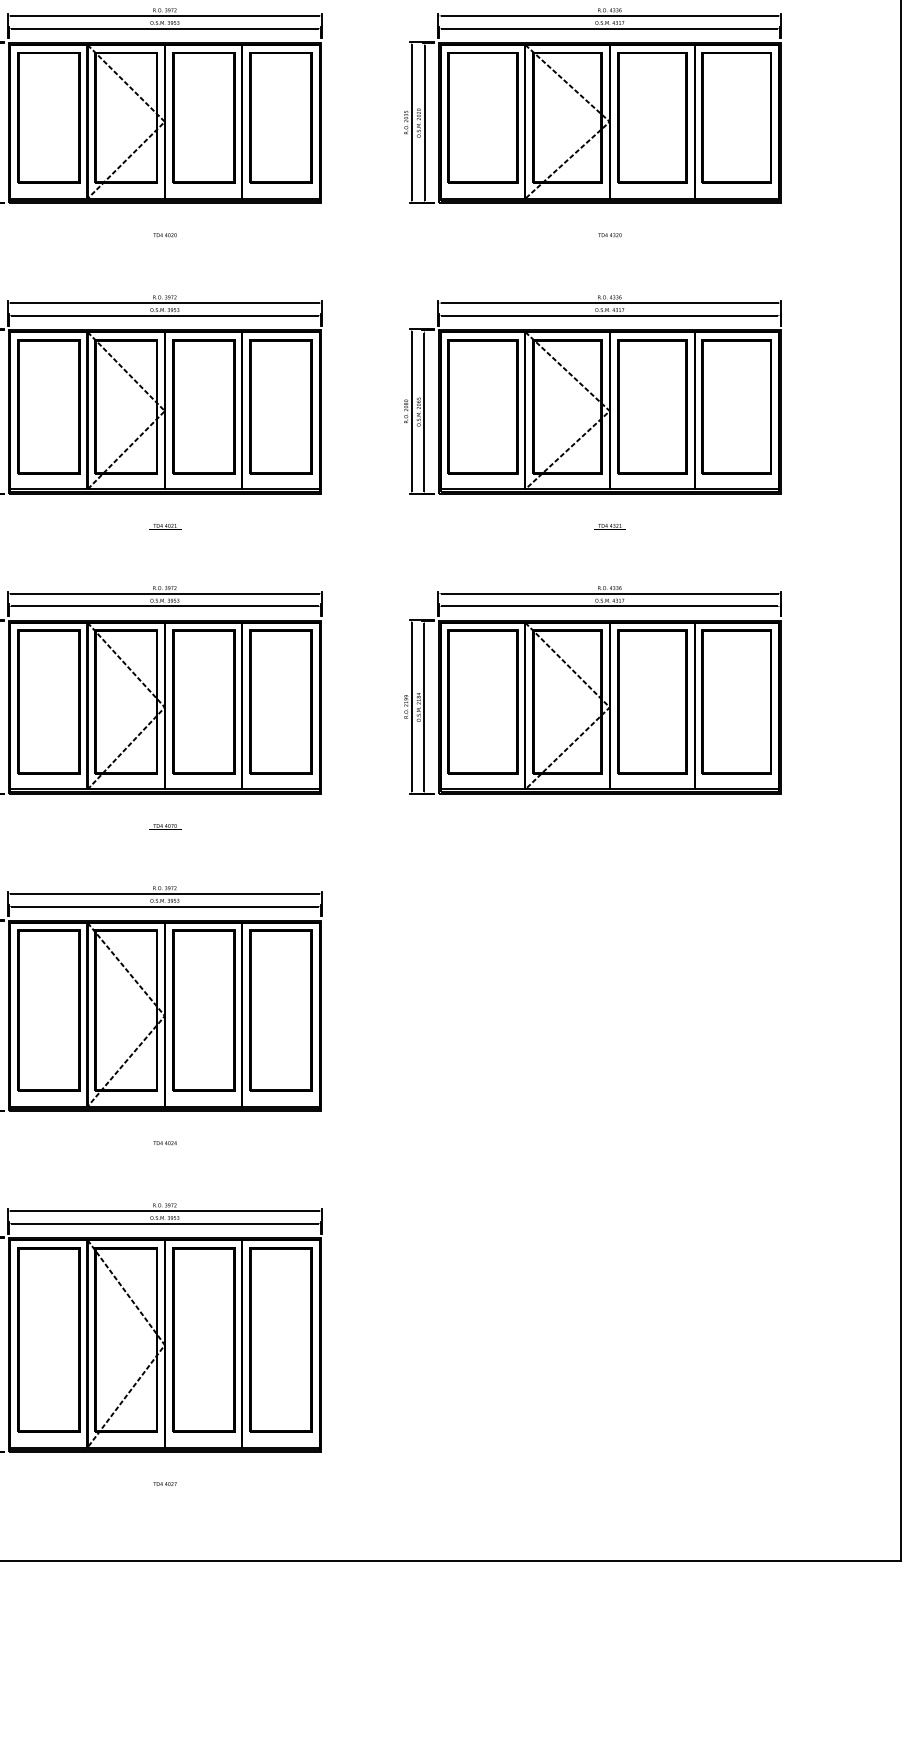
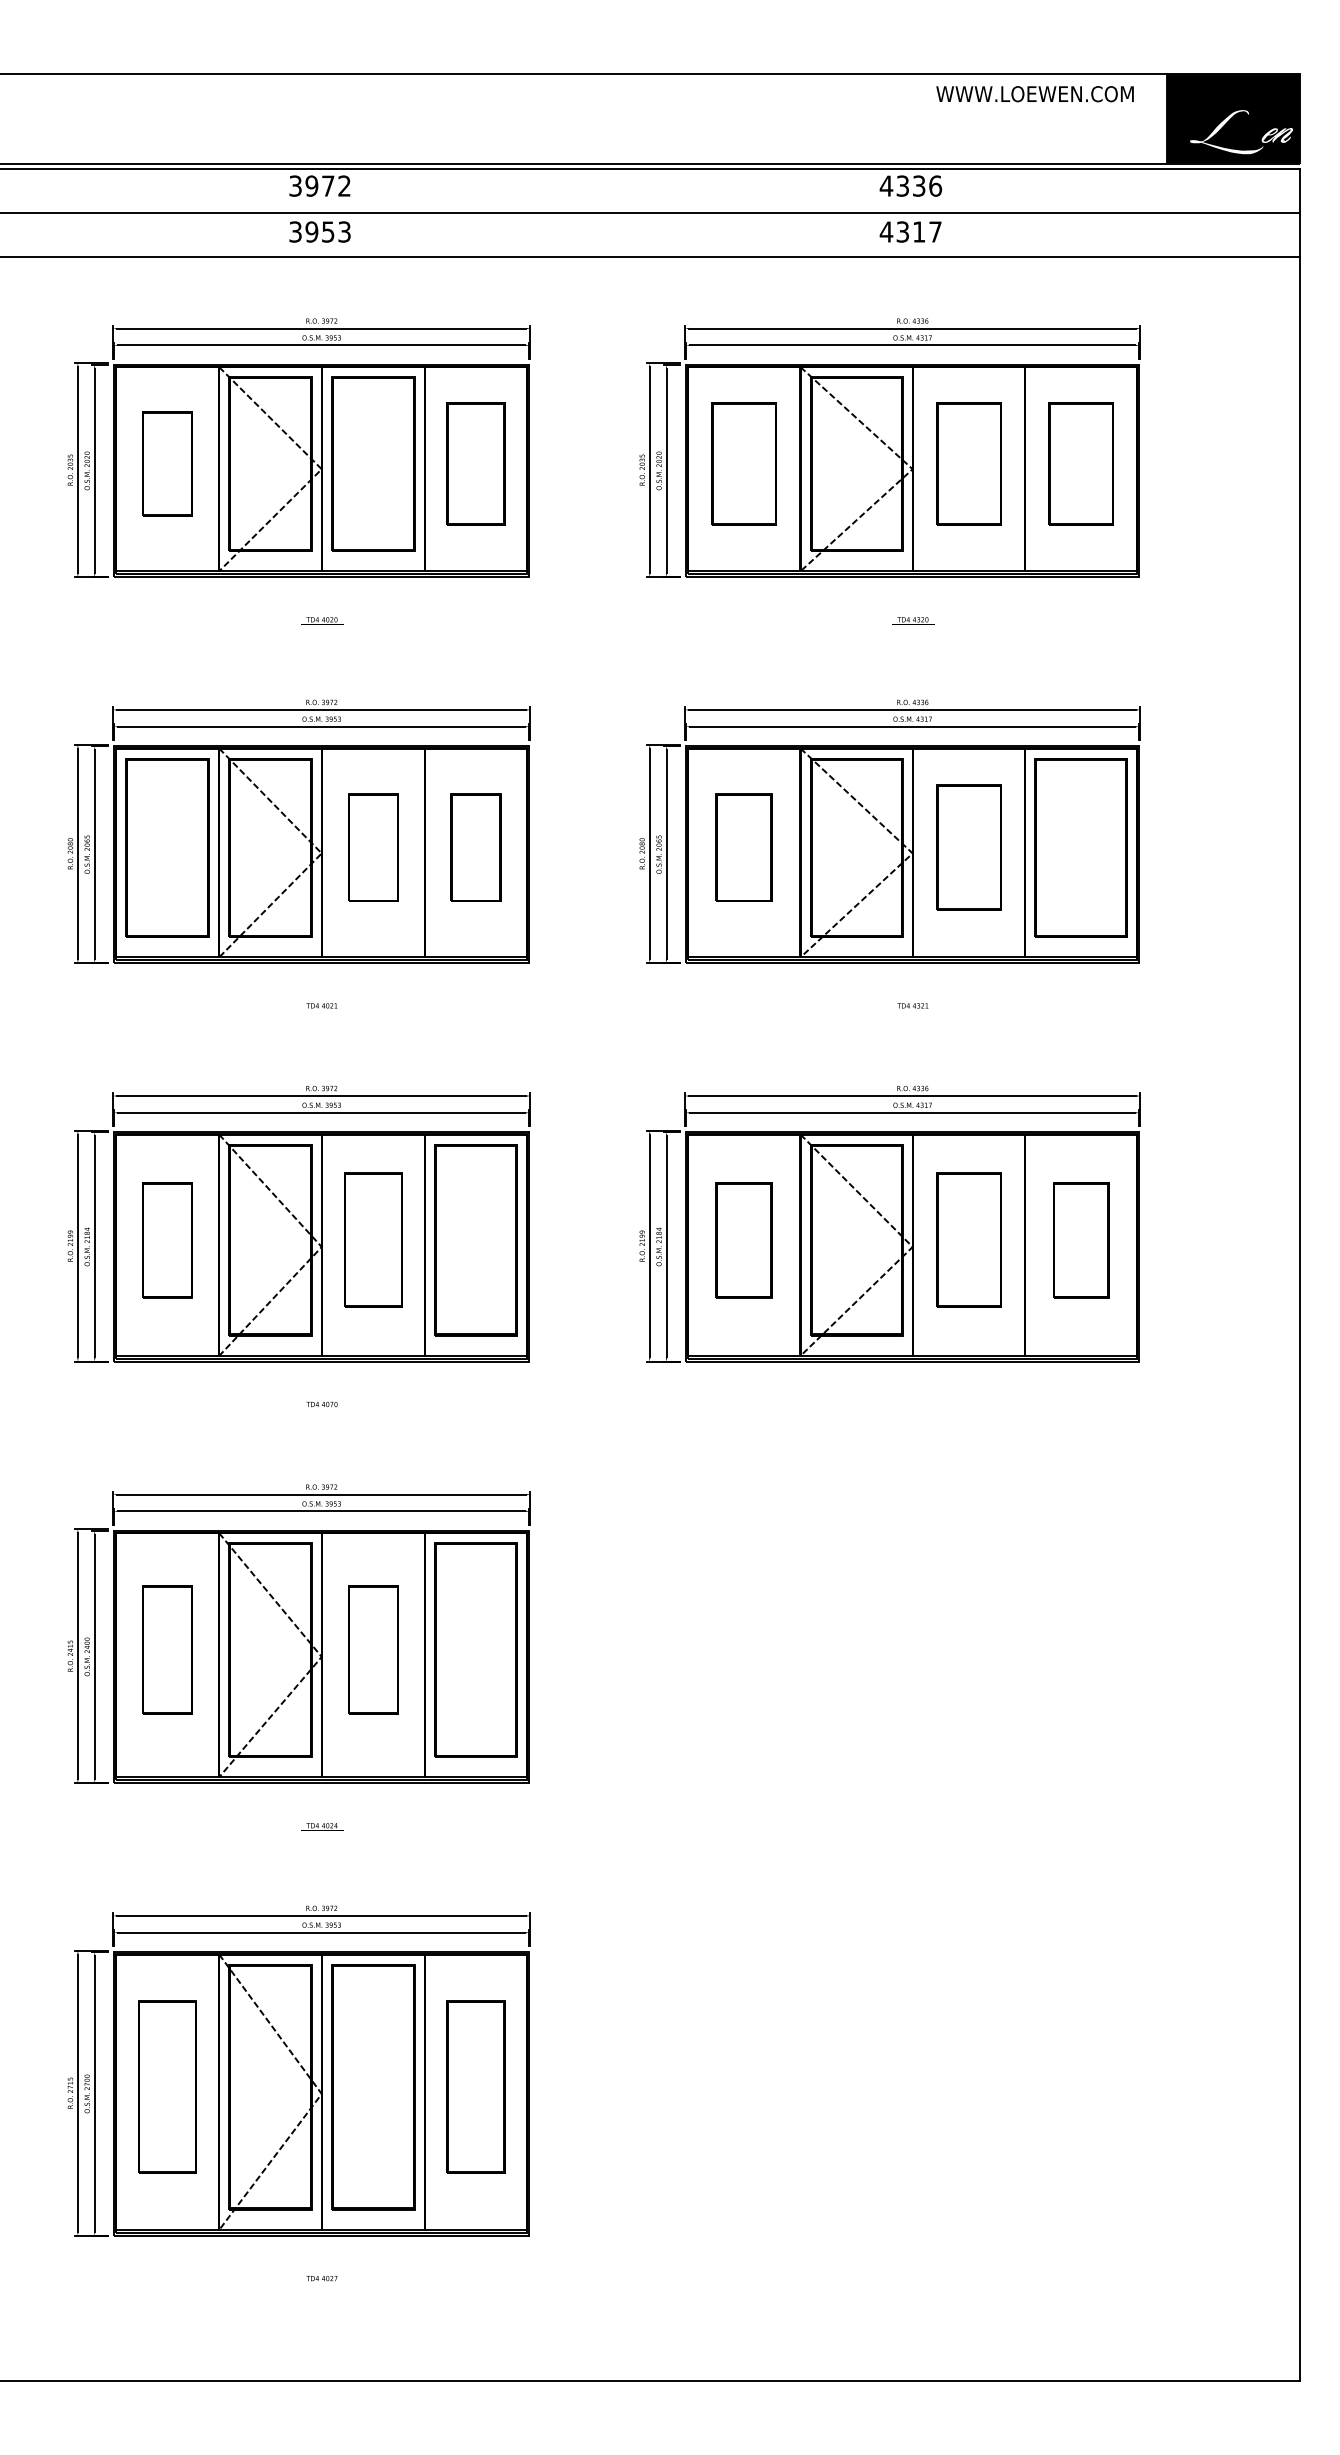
part: (48, 117) -> (167, 463), size x0.6
part: (280, 117) -> (475, 463), size x0.7
part: (482, 117) -> (743, 463), size x0.7
part: (651, 117) -> (968, 463), size x0.7
part: (736, 117) -> (1080, 463), size x0.7
part: (203, 406) -> (373, 847), size x0.6
part: (280, 406) -> (475, 847), size x0.6
part: (482, 406) -> (743, 847), size x0.6
part: (651, 406) -> (968, 847), size x0.7
part: (48, 702) -> (167, 1240), size x0.6
part: (203, 702) -> (373, 1240), size x0.7
part: (482, 702) -> (743, 1240), size x0.6
part: (651, 702) -> (968, 1240), size x0.7
part: (736, 702) -> (1080, 1240), size x0.6
part: (48, 1010) -> (167, 1649), size x0.6
part: (203, 1010) -> (373, 1649), size x0.6
part: (48, 1340) -> (167, 2087), size x0.7
part: (280, 1340) -> (475, 2087), size x0.7

